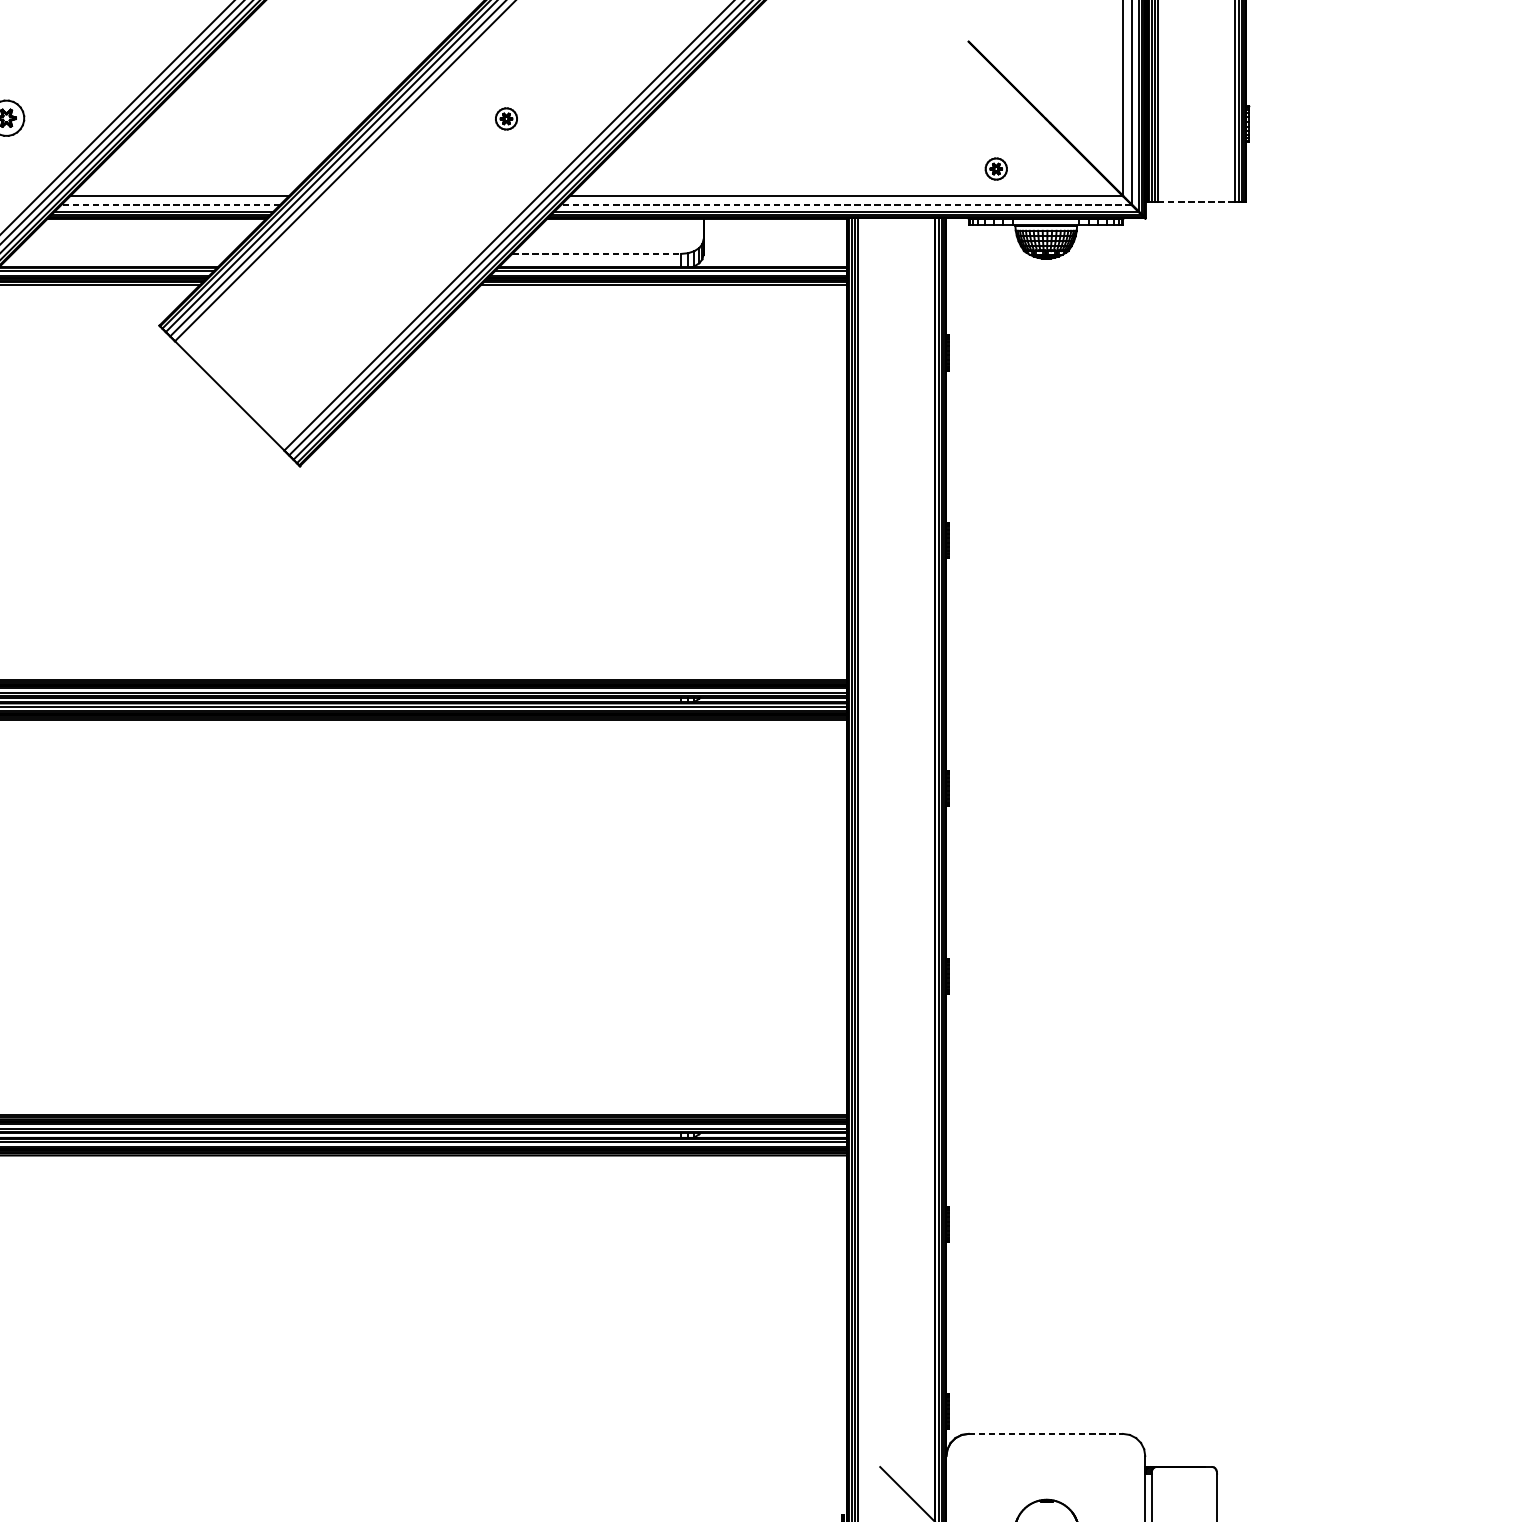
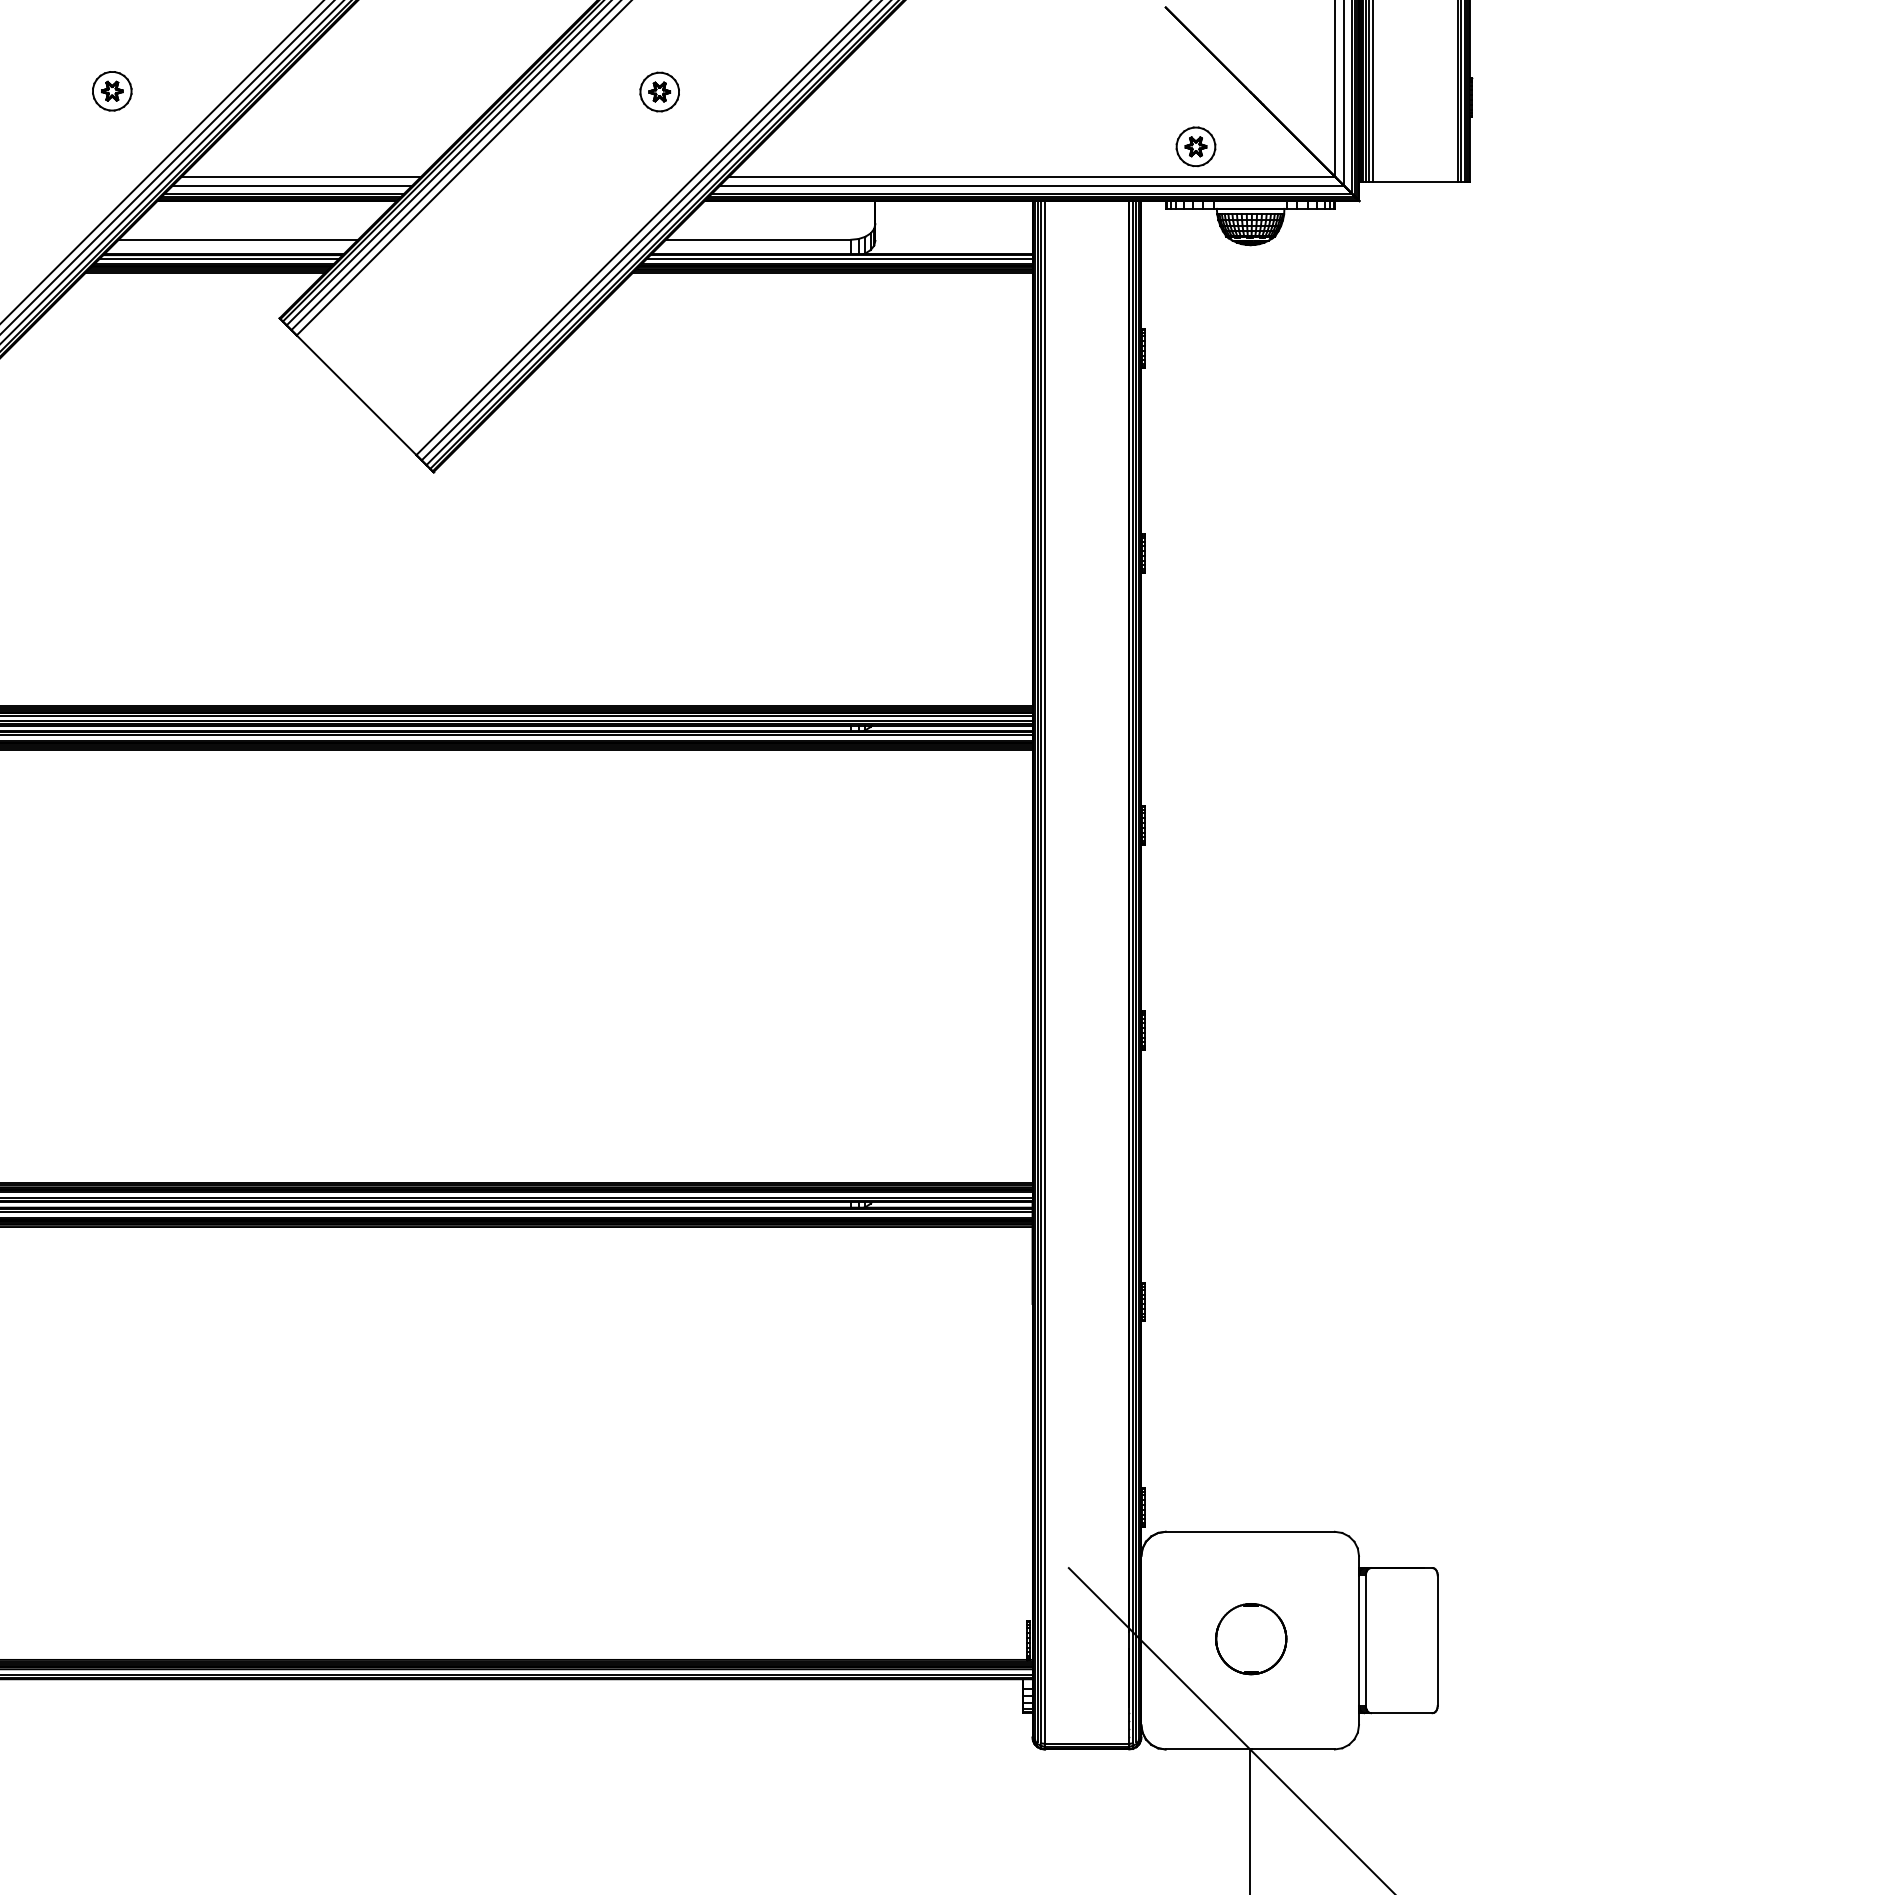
part: (506, 118) -> (659, 91), size x1.67
part: (995, 168) -> (1195, 146), size x1.67
line: (1196, 201) -> (1415, 182), dashed -> solid
line: (171, 205) -> (292, 186), dashed -> solid
line: (846, 205) -> (1031, 186), dashed -> solid
line: (121, 253) -> (238, 239), added
line: (596, 253) -> (758, 239), dashed -> solid
line: (1046, 1433) -> (1250, 1531), dashed -> solid

